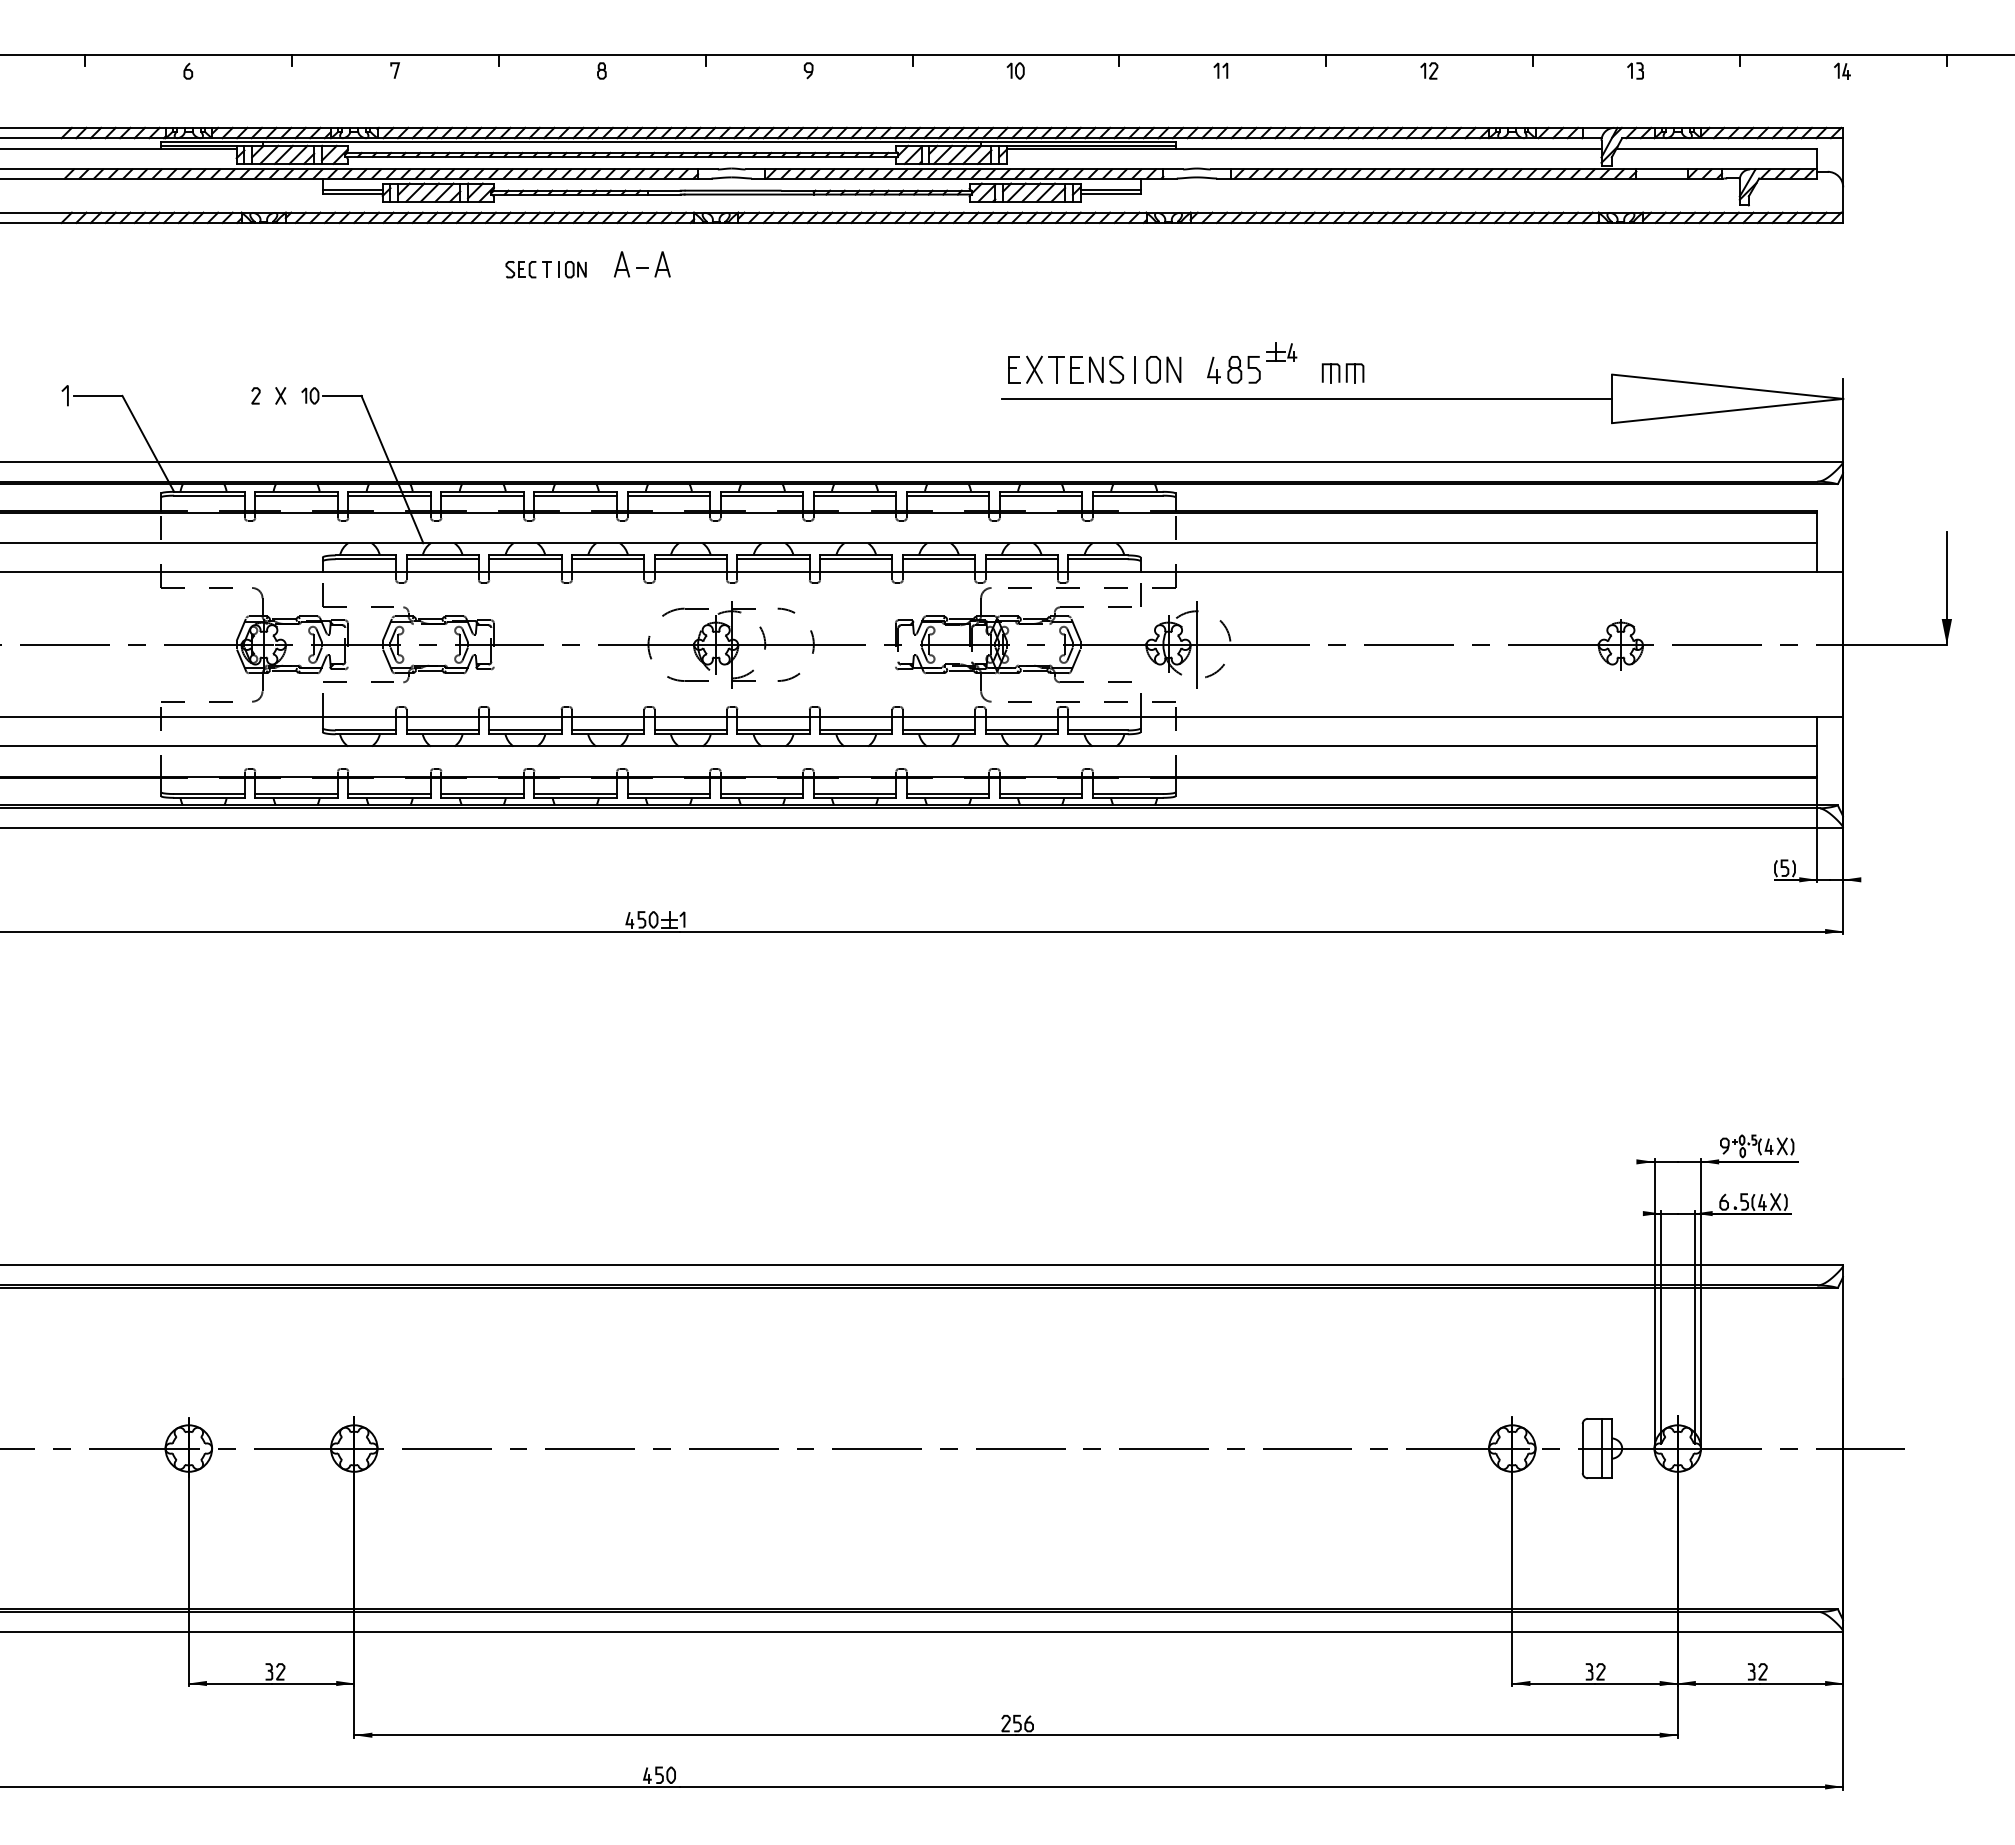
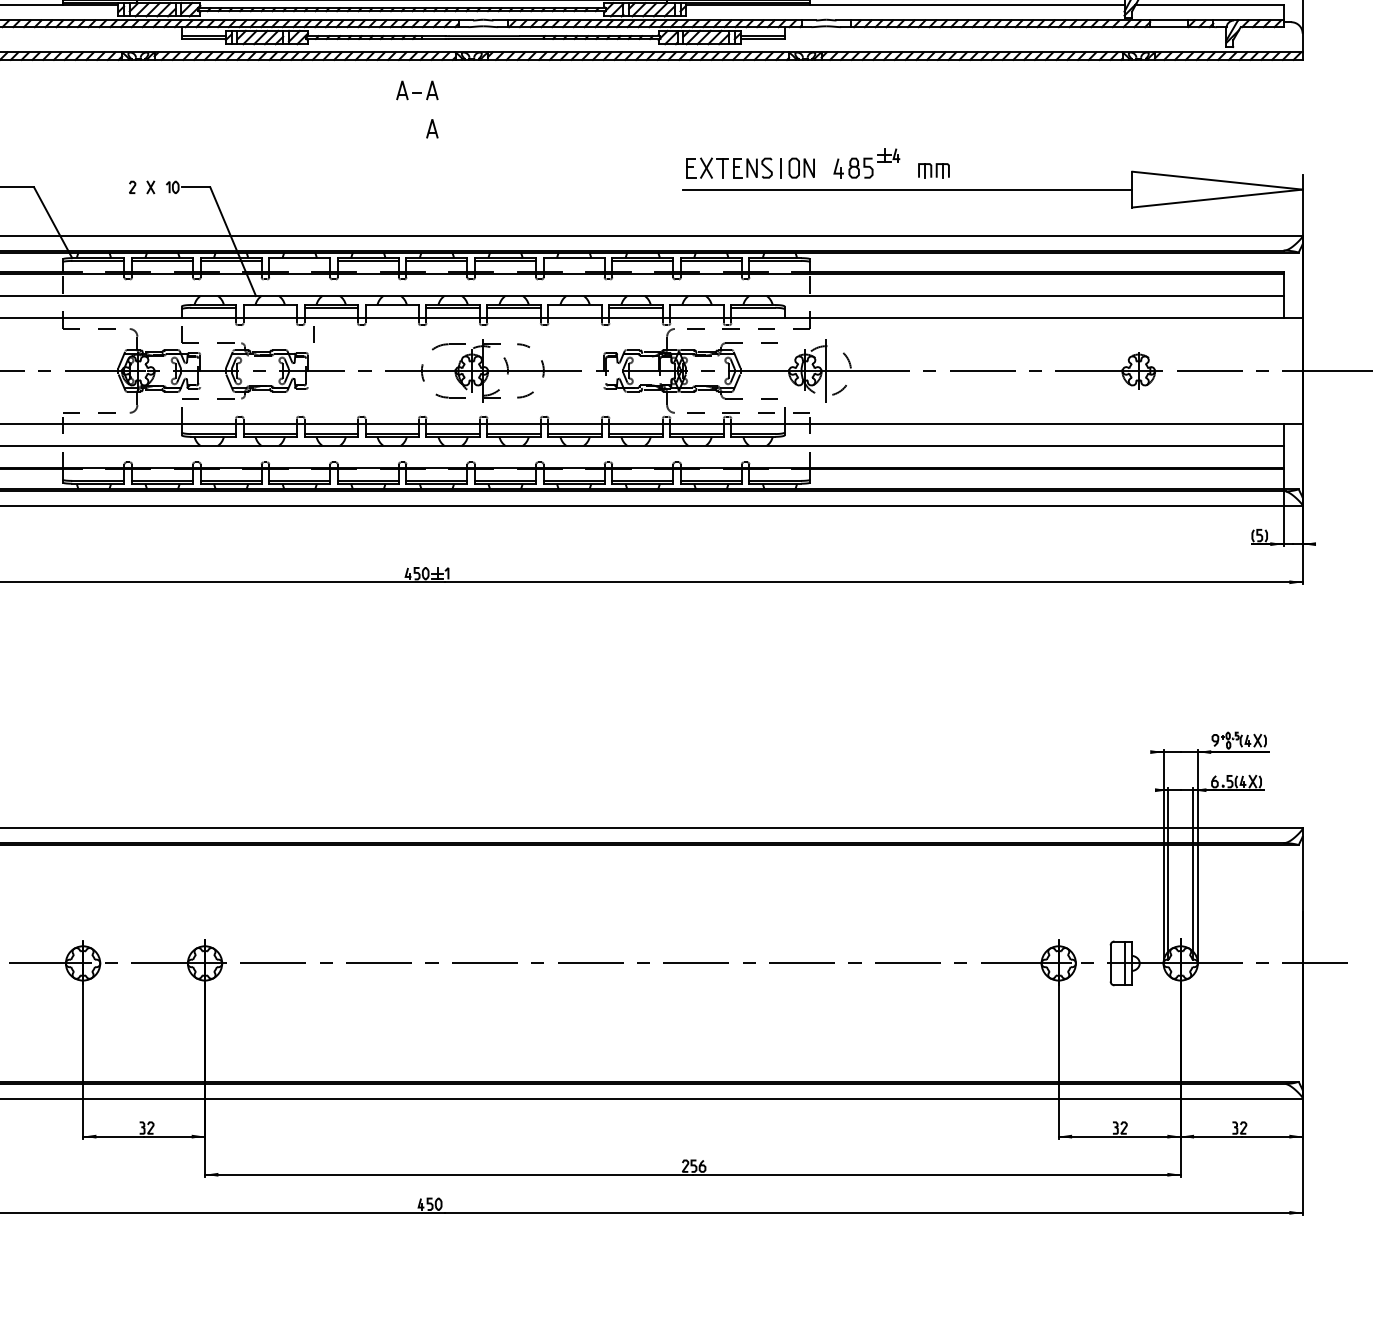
part: (545, 269) -> (346, 94), removed
part: (662, 316) -> (432, 128), added
line: (482, 495) -> (299, 260), removed
line: (854, 495) -> (573, 260), removed
line: (442, 559) -> (270, 308), removed
line: (607, 559) -> (391, 308), removed
line: (856, 559) -> (575, 308), removed
line: (1021, 559) -> (696, 308), removed
line: (1140, 594) -> (314, 333), moved

